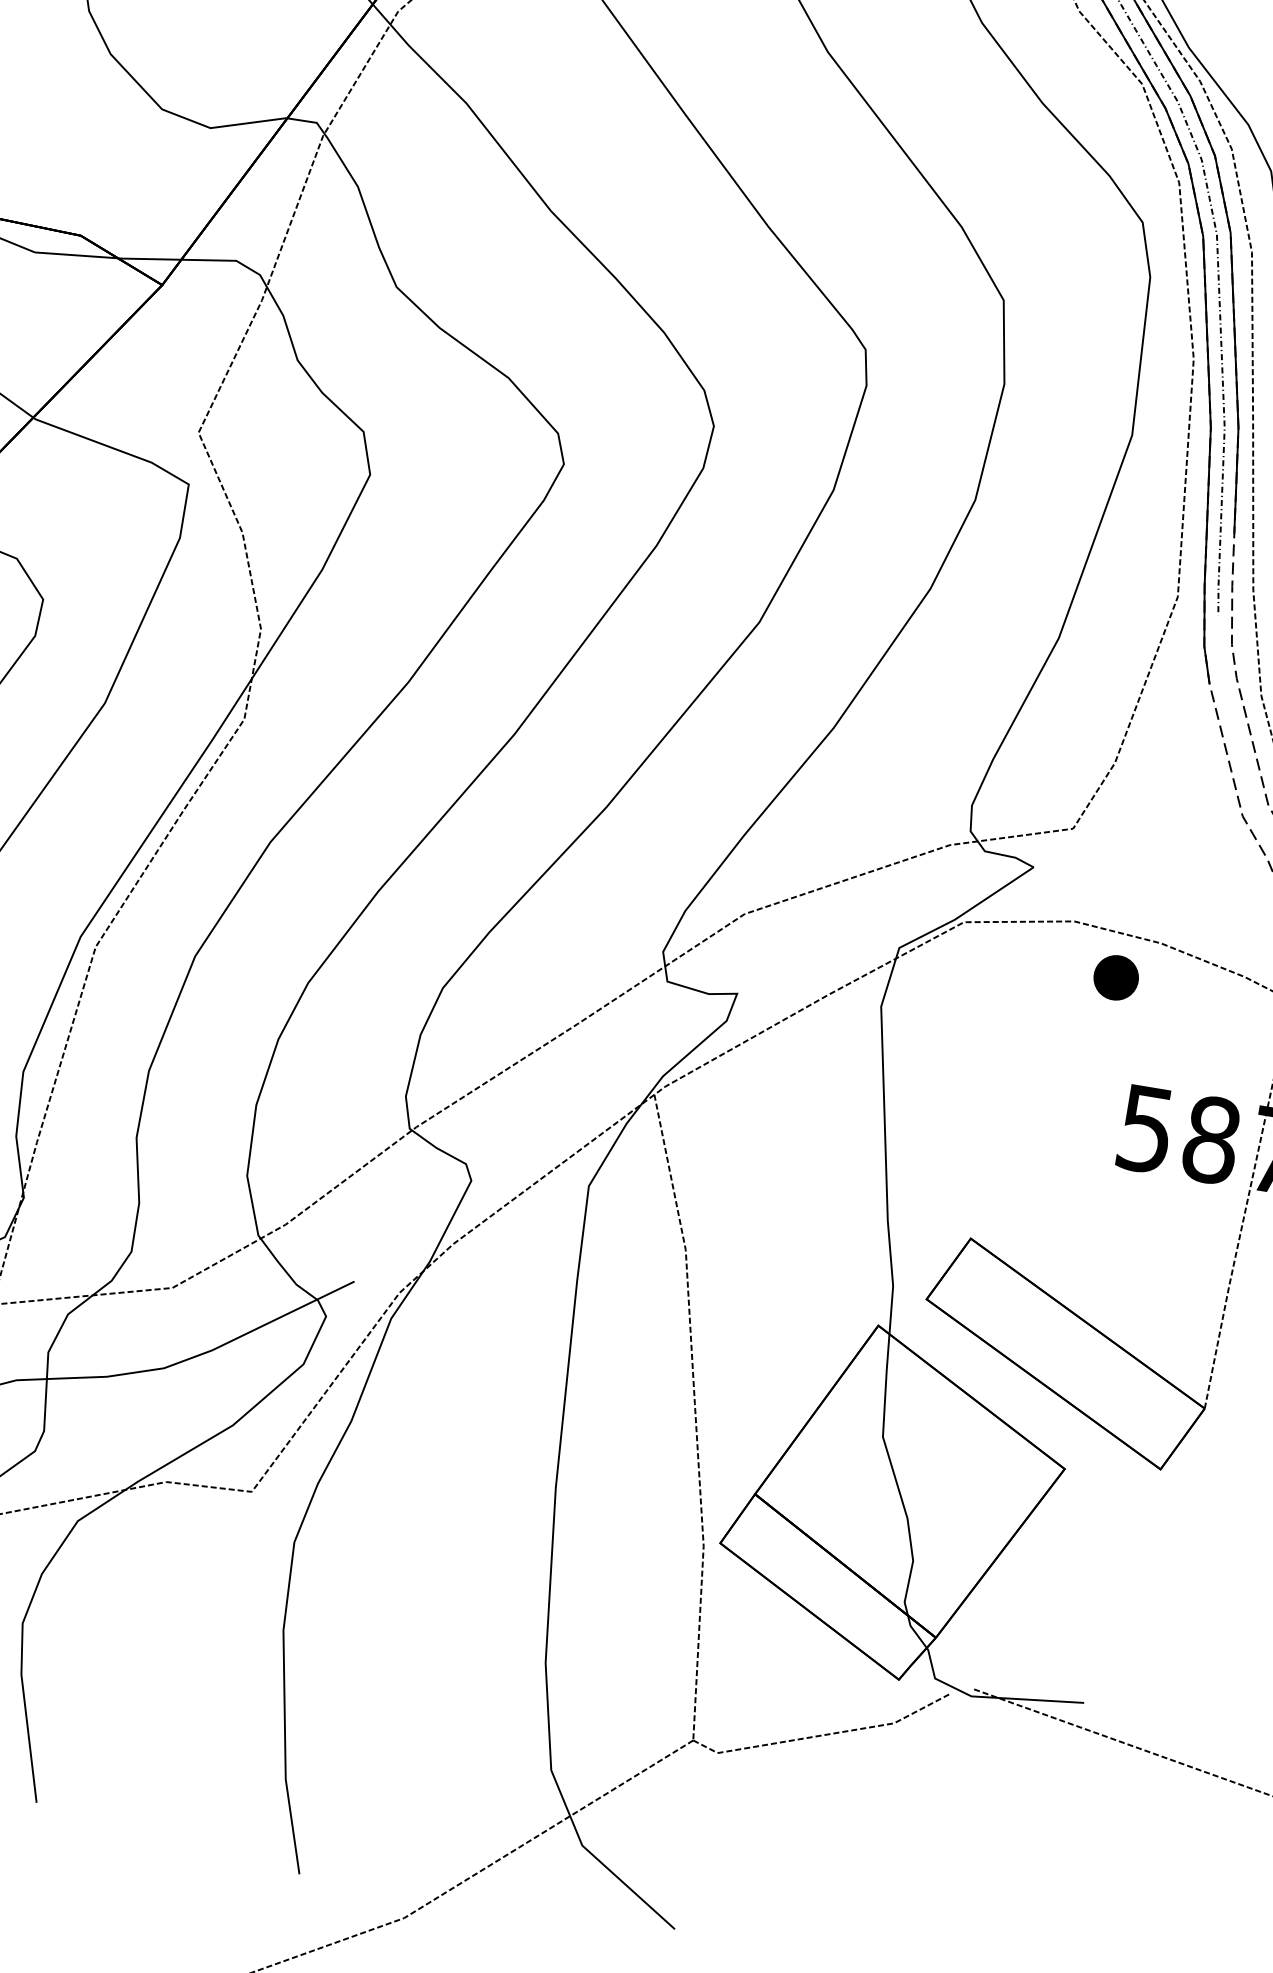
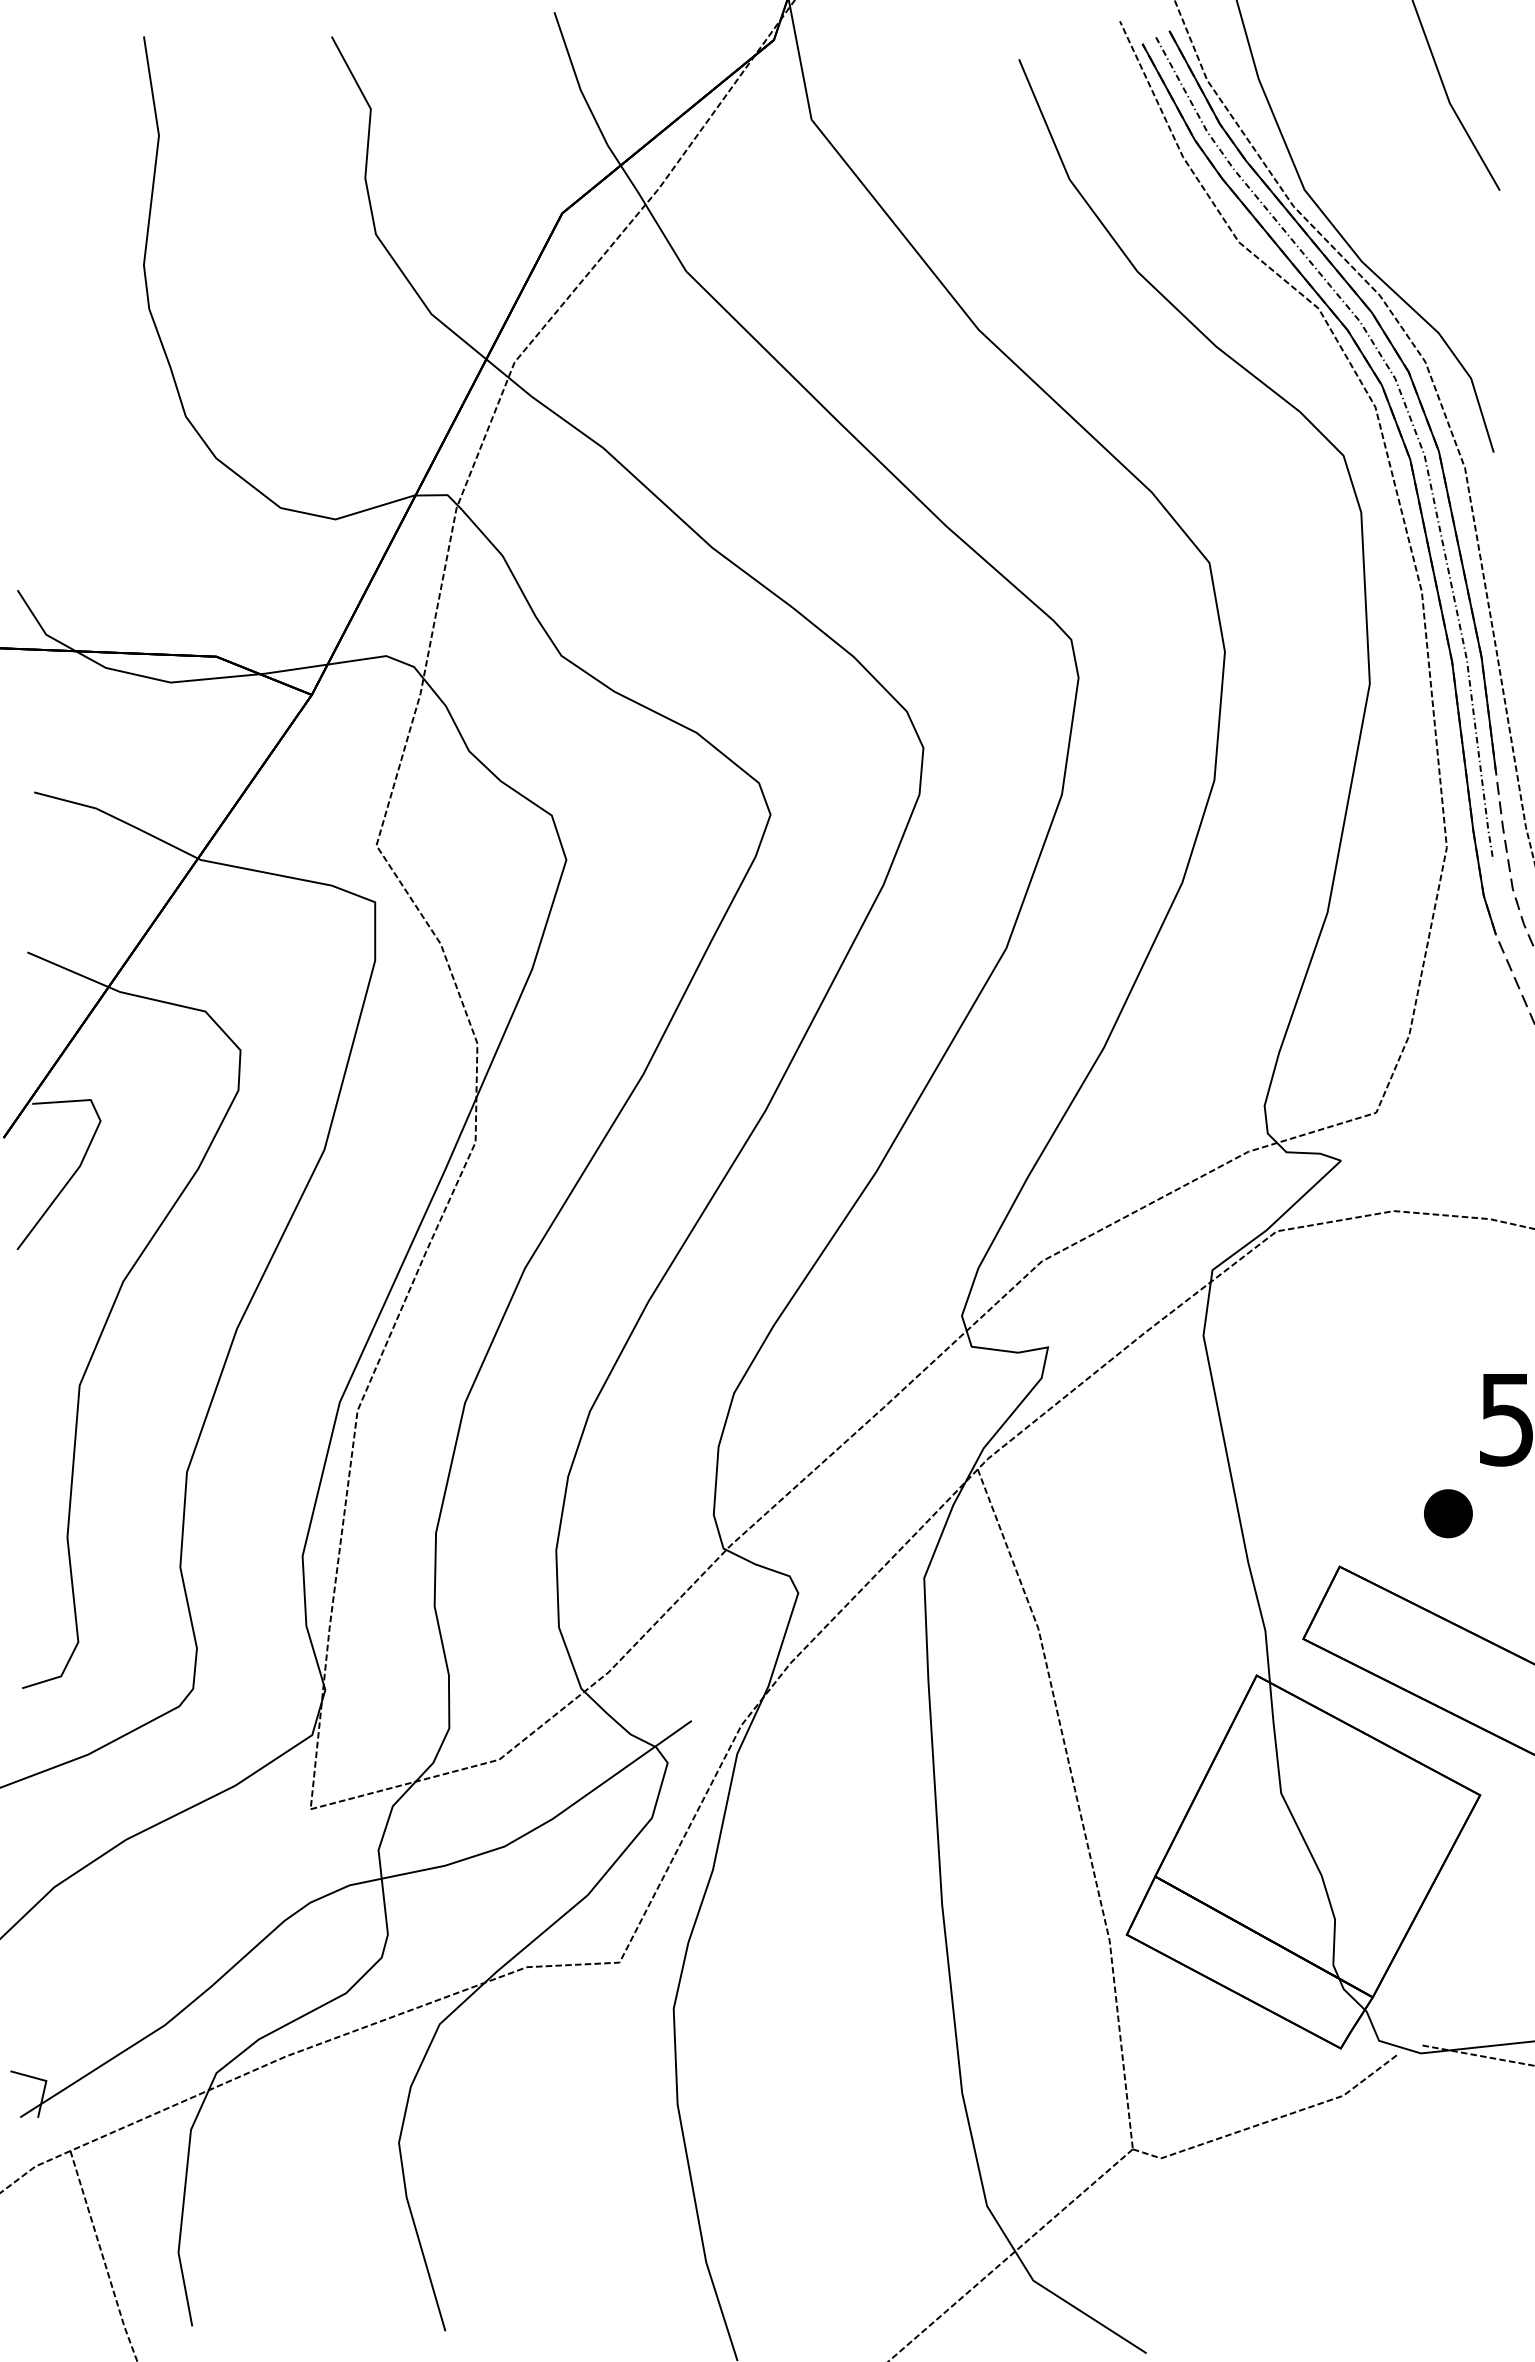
part: (1116, 977) -> (1448, 1513), moved

